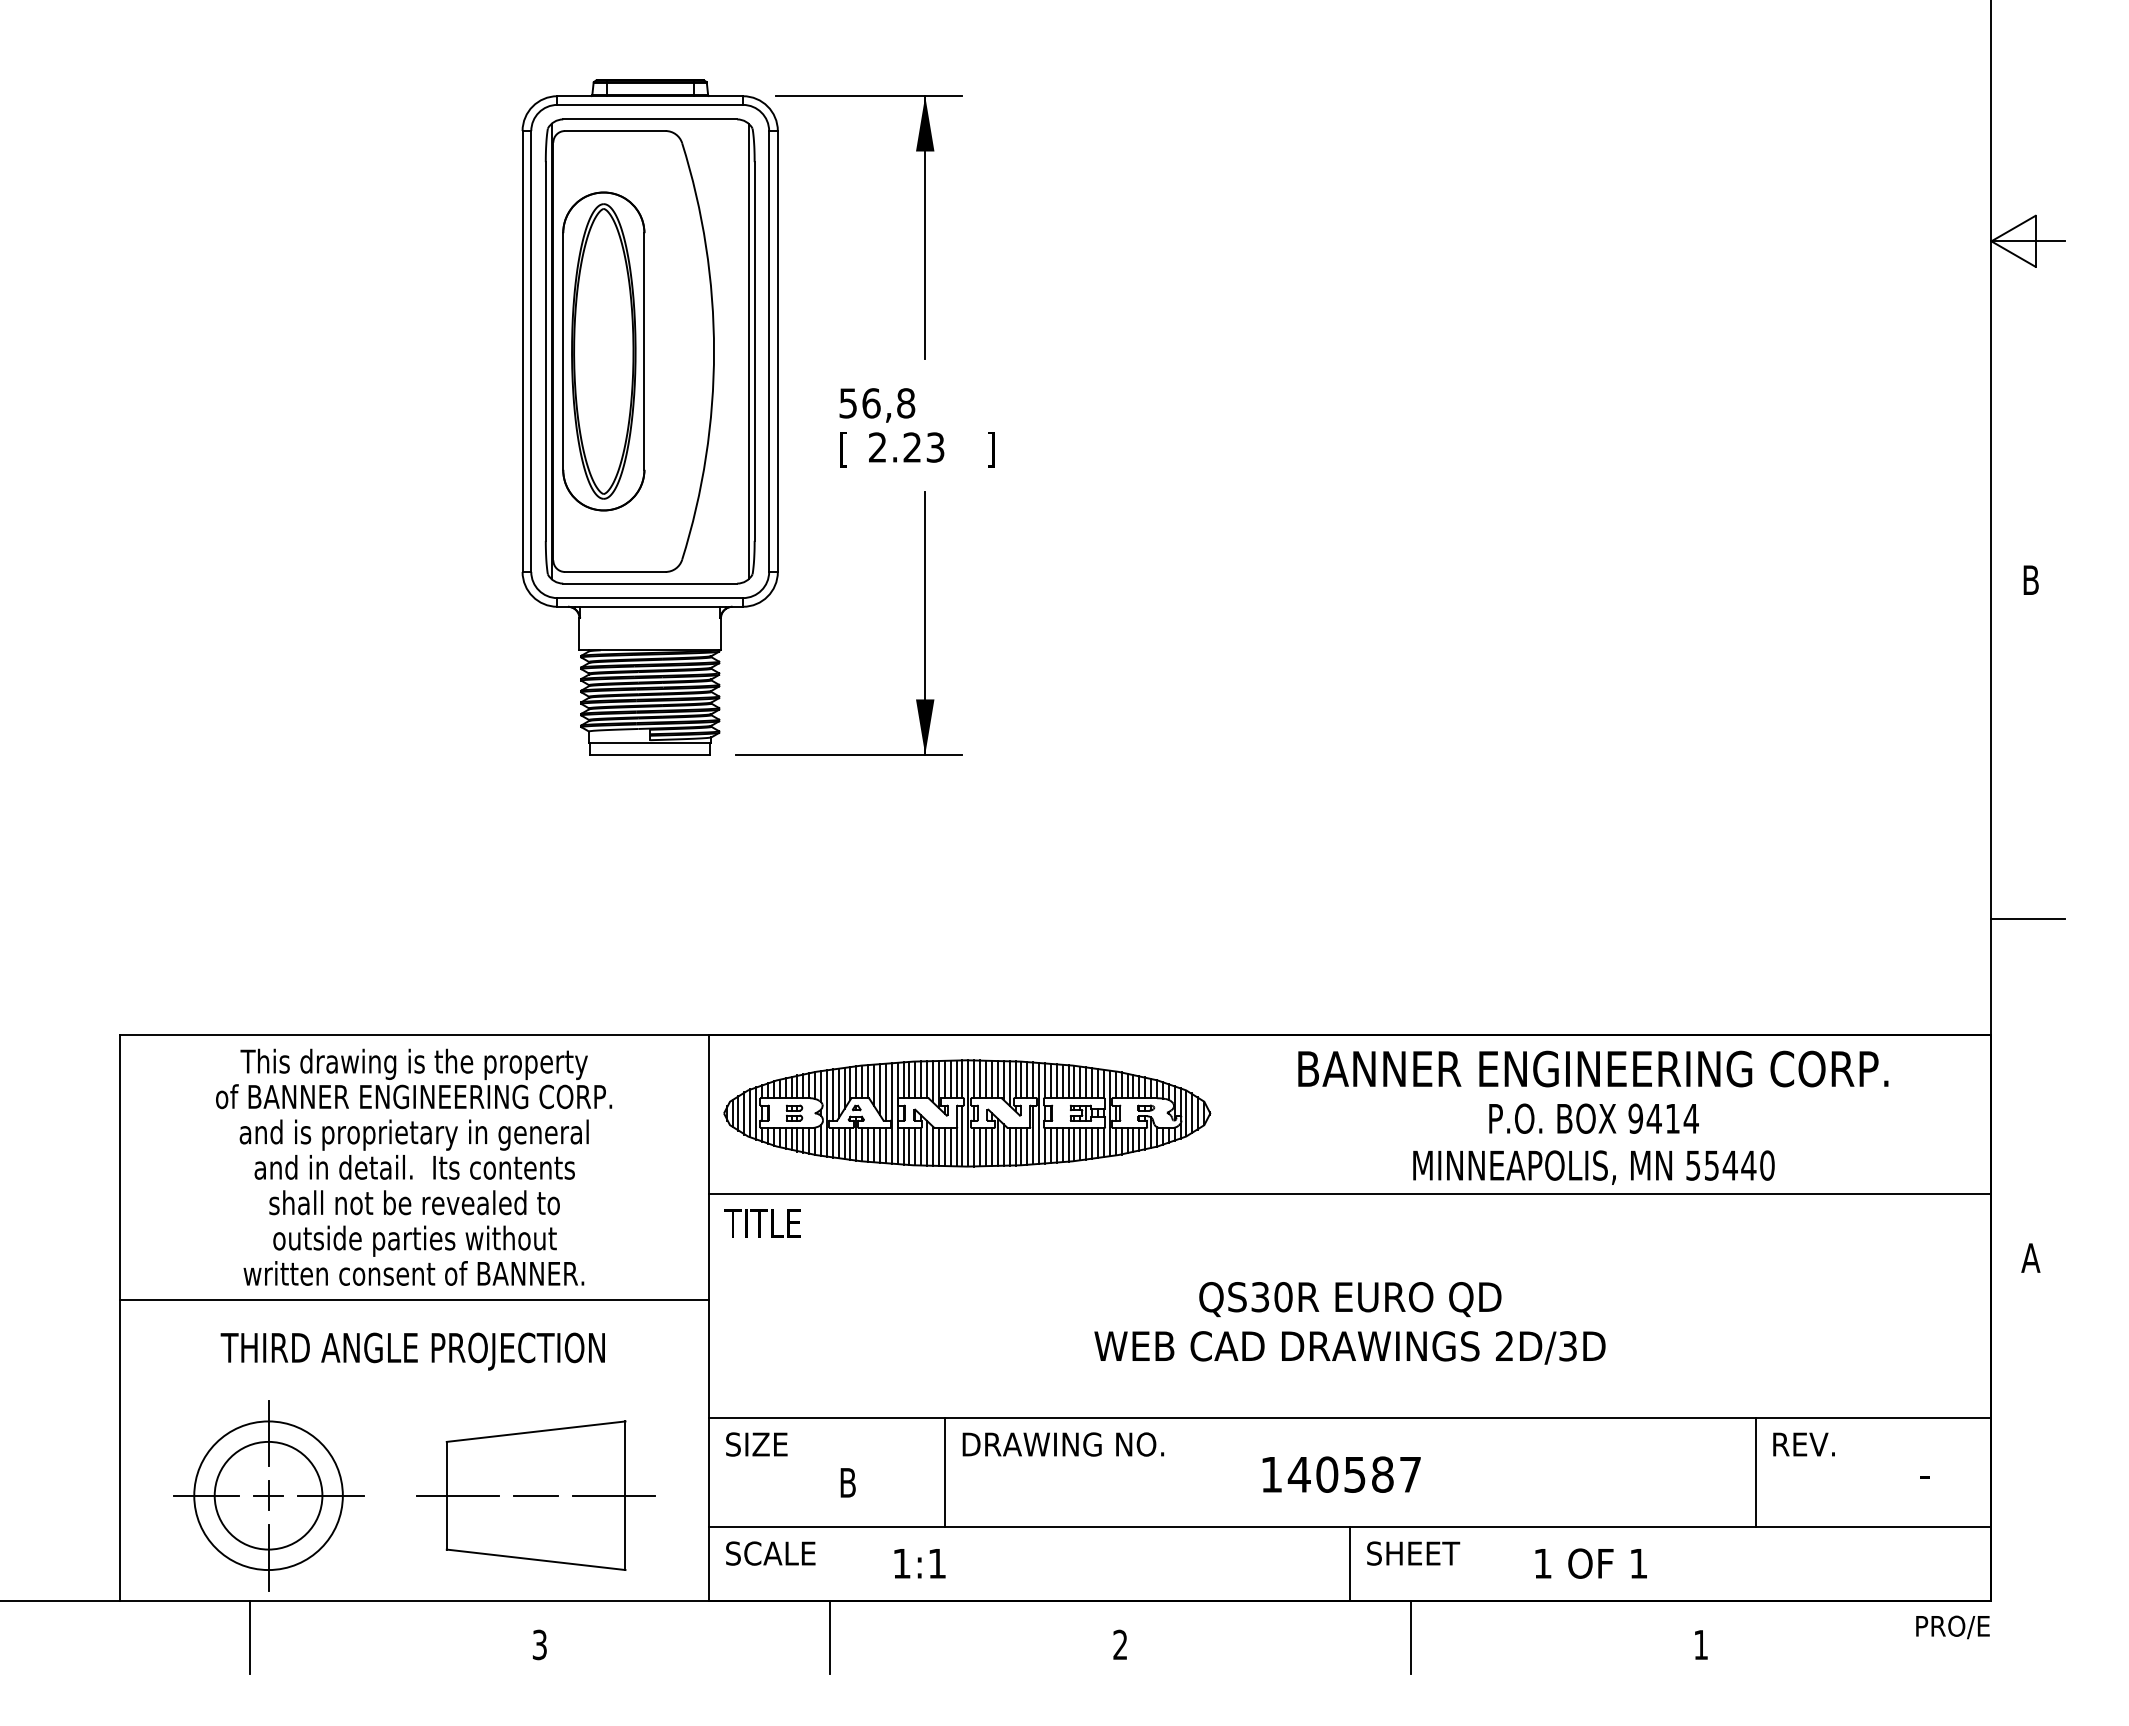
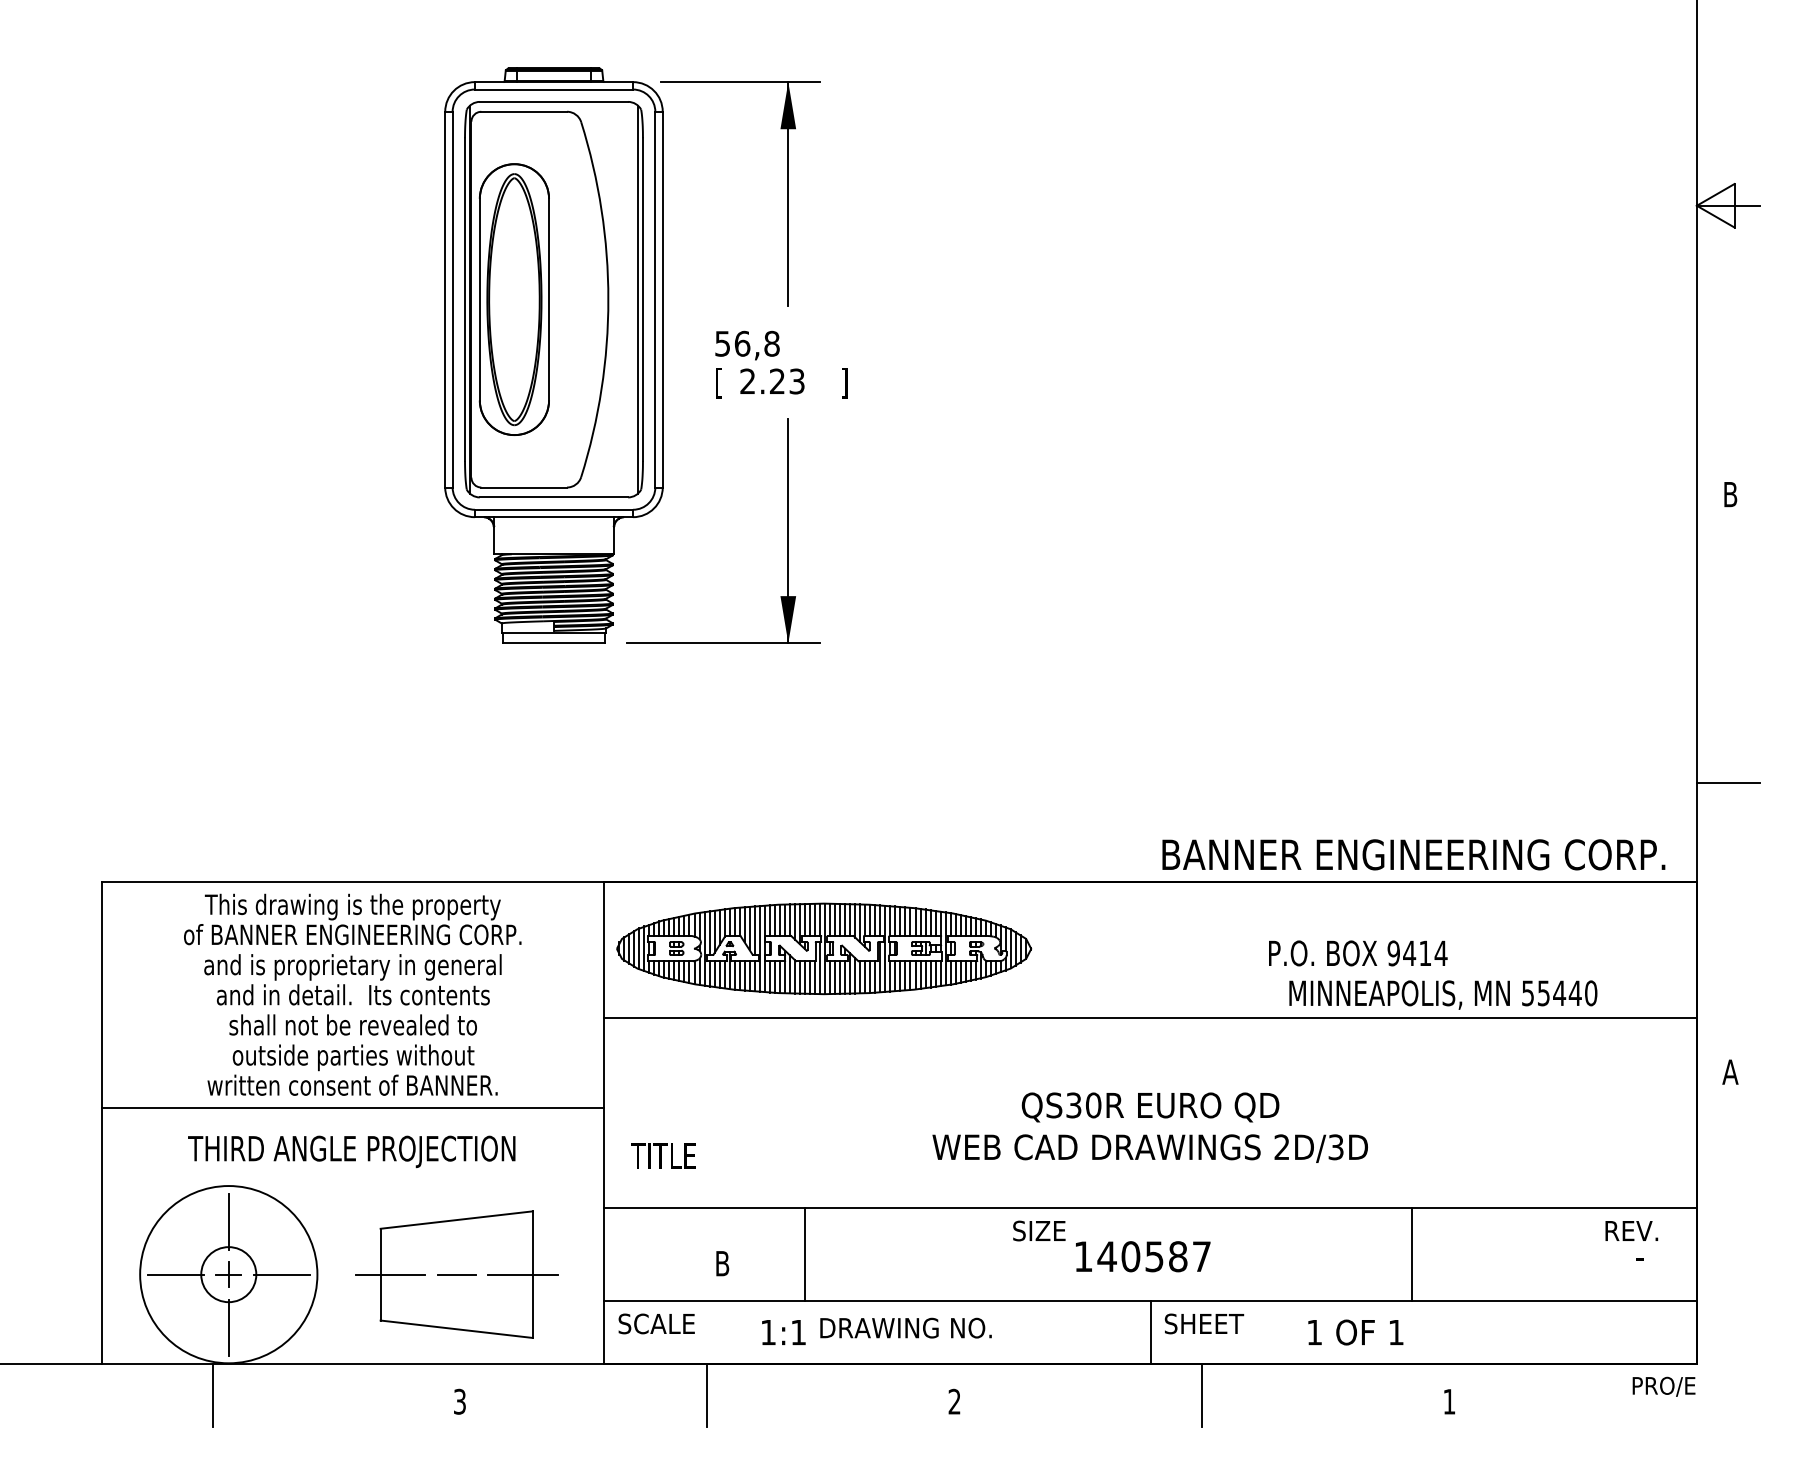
text: (1593, 1068) -> (1413, 854), moved
text: (1593, 1167) -> (1442, 994), moved
text: (762, 1223) -> (663, 1156), moved
text: (756, 1444) -> (1039, 1230), moved
text: (1062, 1444) -> (905, 1328), moved
text: (1803, 1444) -> (1631, 1230), moved
line: (1755, 1472) -> (1411, 1254), moved
circle: (268, 1495) -> (228, 1274), size x0.6
circle: (268, 1495) -> (228, 1274), size x1.4

